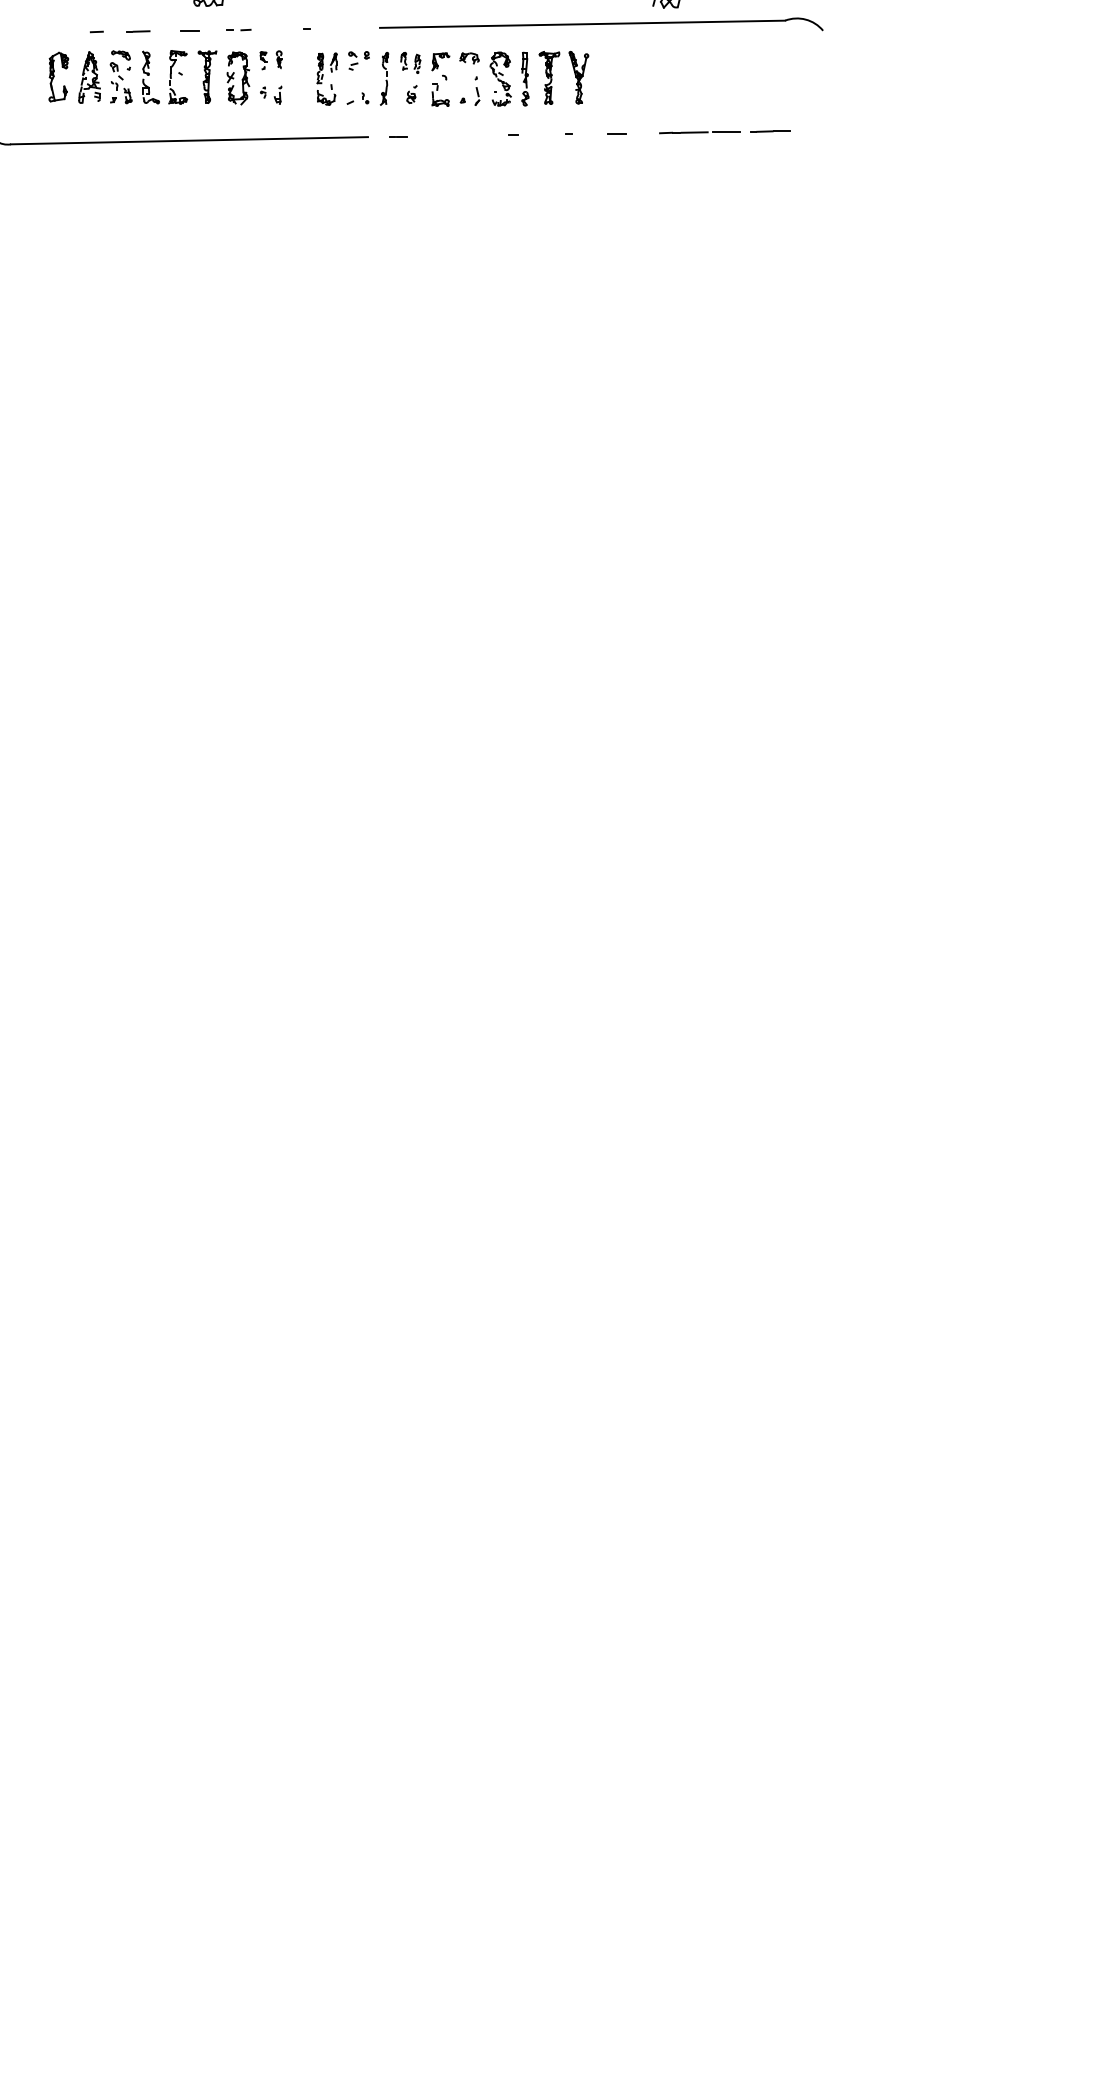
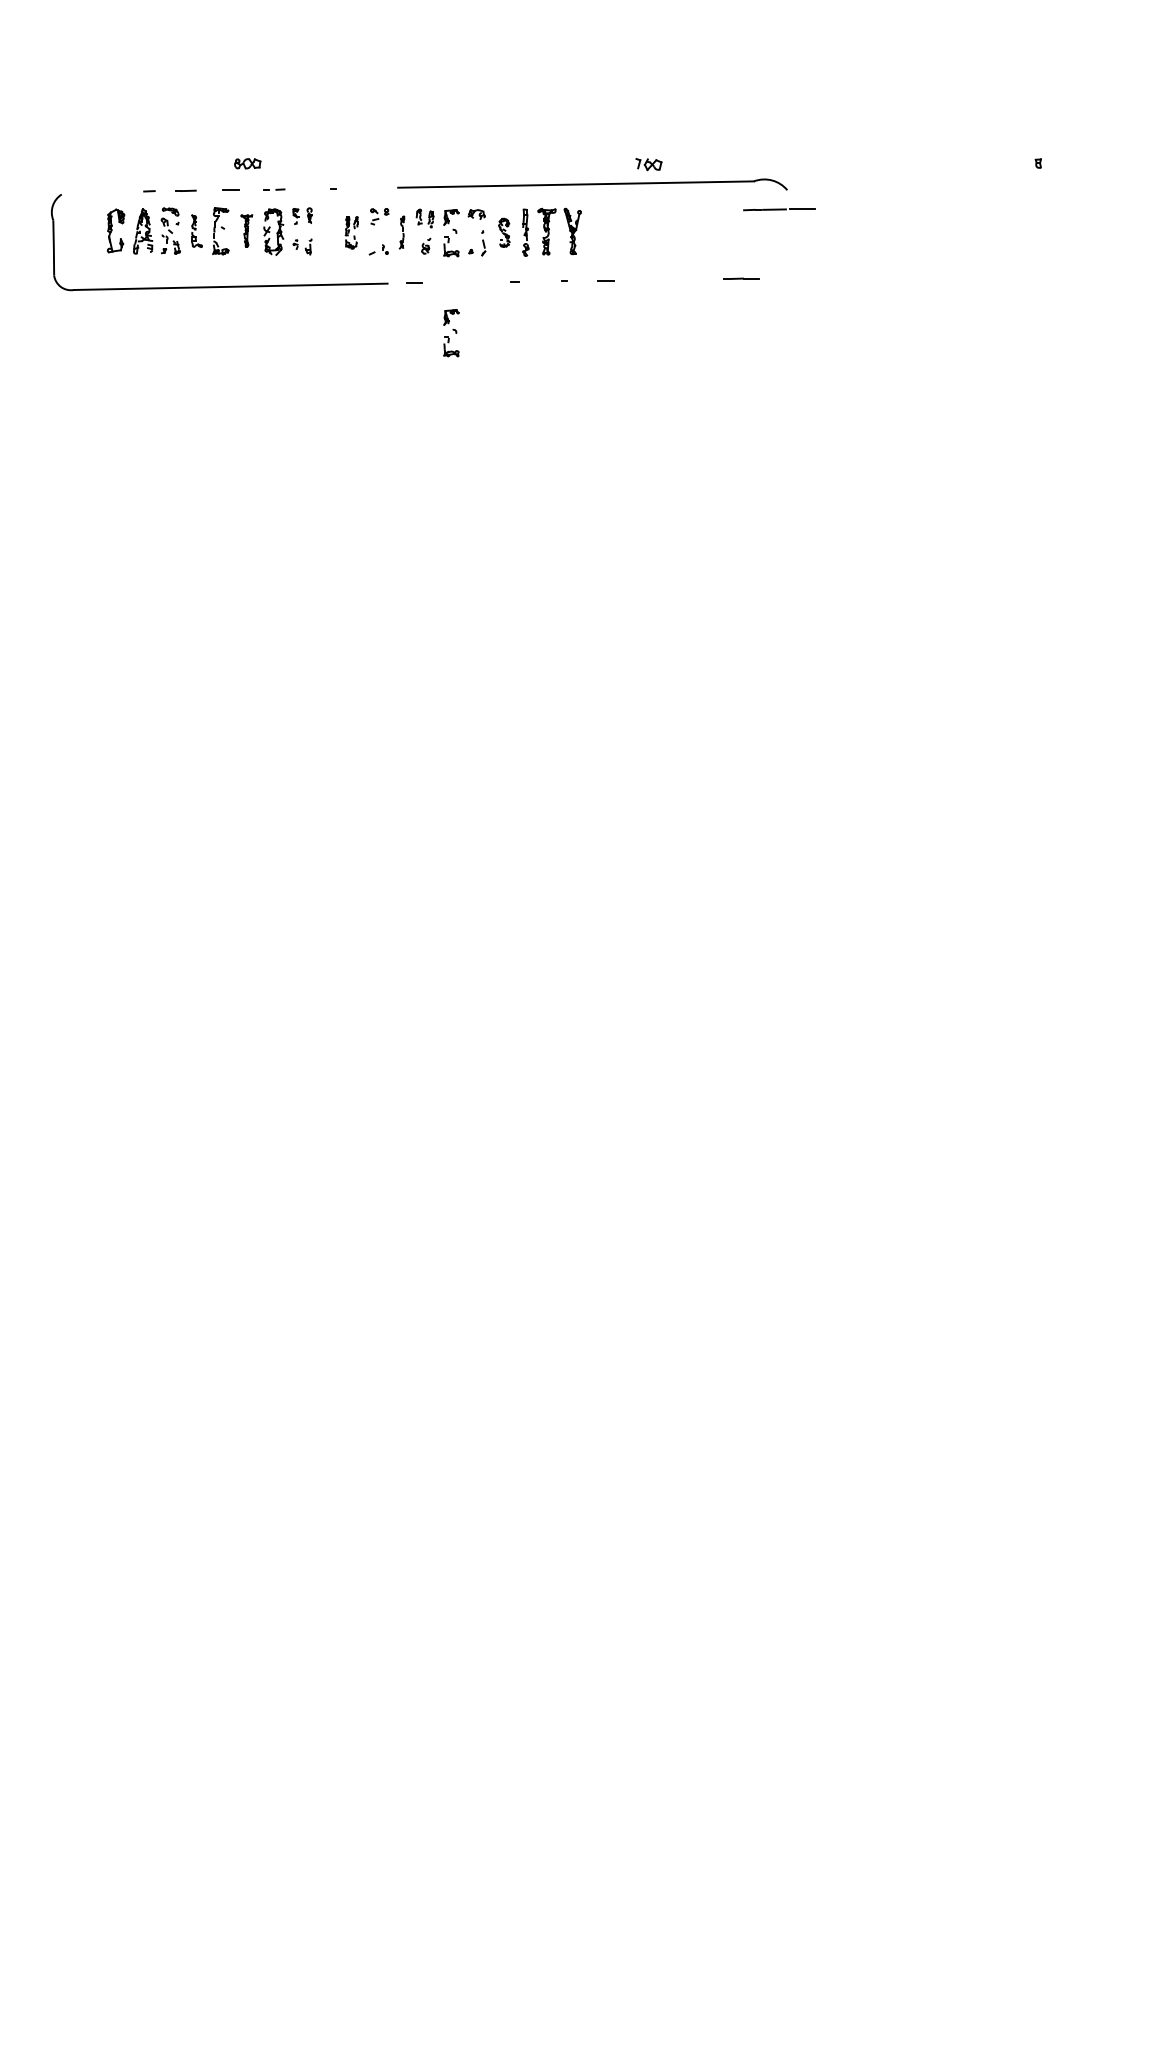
part: (150, 76) -> (196, 230), size x0.7
part: (207, 76) -> (246, 230), size x0.7
part: (326, 78) -> (351, 232), size x0.7
part: (383, 78) -> (401, 232), size x0.7
part: (501, 78) -> (504, 232), size x0.6
line: (700, 132) -> (779, 209), moved
part: (440, 193) -> (451, 333), added

